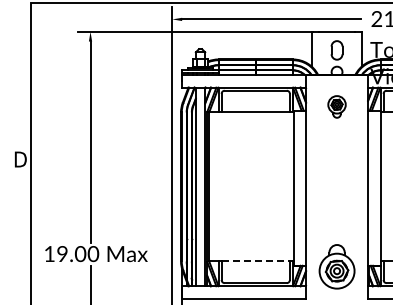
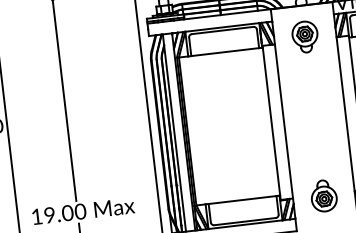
part: (336, 106) -> (304, 36), size x1.43
line: (256, 261) -> (243, 200), dashed -> solid
part: (336, 266) -> (323, 195), size x0.71

